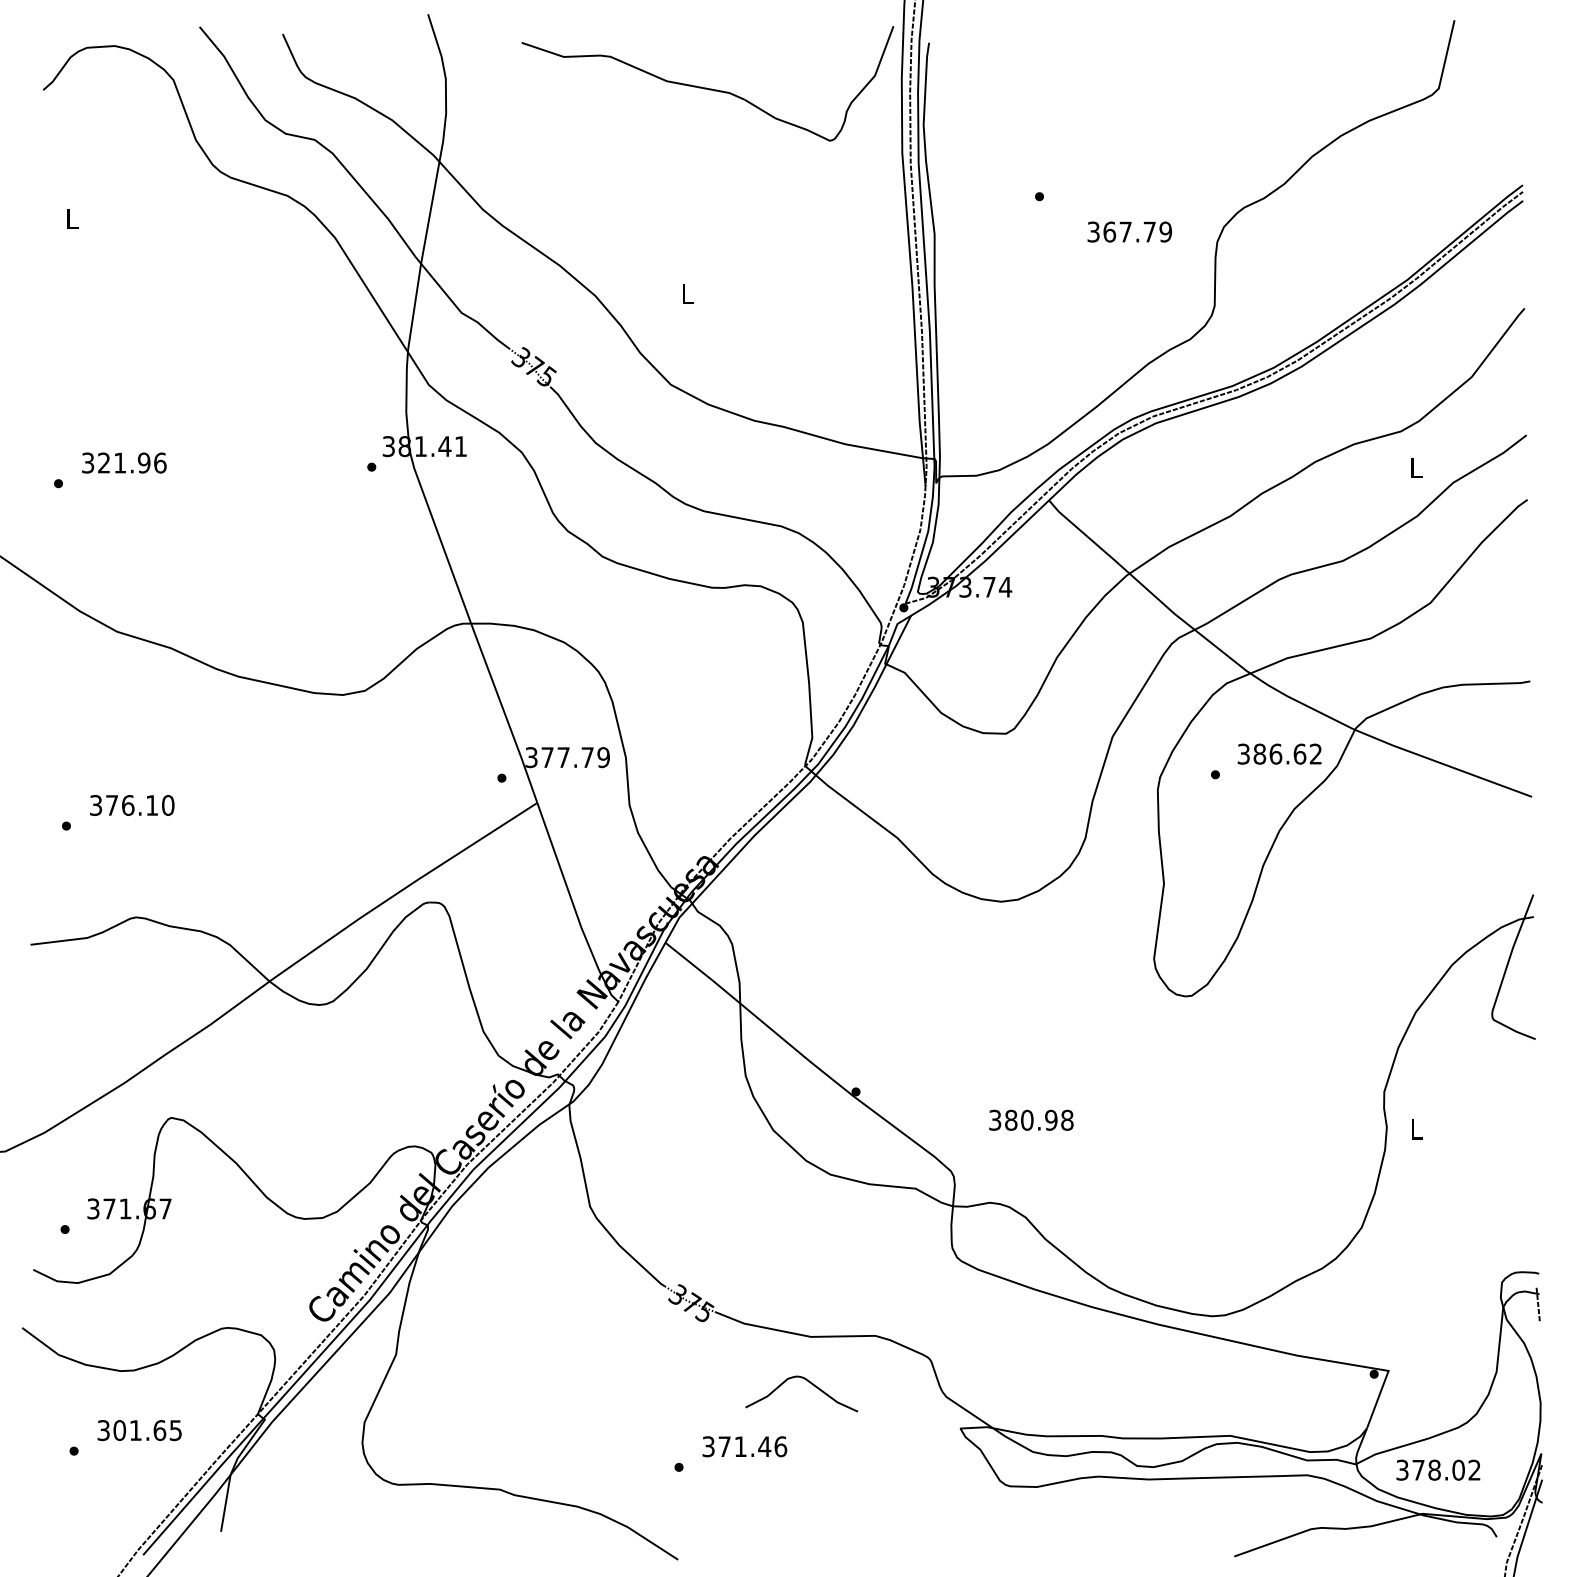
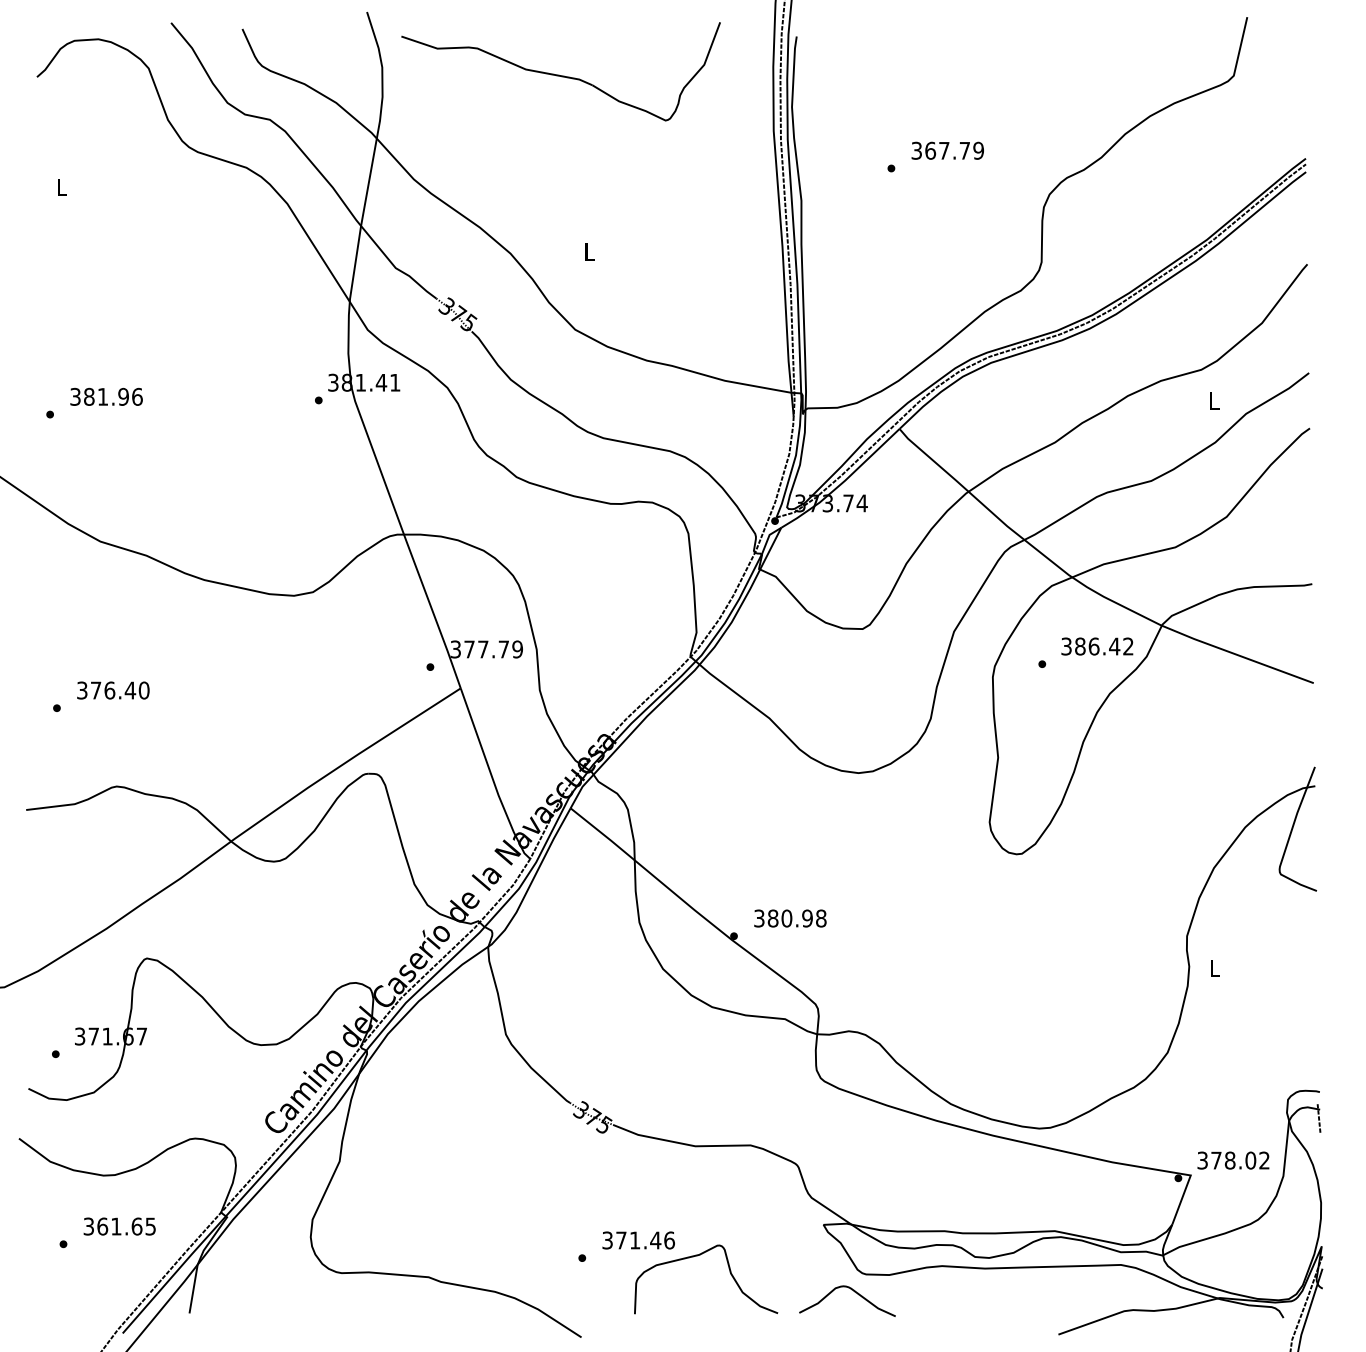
part: (707, 83) -> (560, 71), moved
text: (1129, 231) -> (947, 150), moved
text: (104, 462) -> (89, 396), 321.96 -> 381.96
text: (1299, 754) -> (1114, 646), 386.62 -> 386.42
text: (152, 805) -> (130, 690), 376.10 -> 376.40
text: (1031, 1120) -> (790, 918), moved
curve: (809, 1383) -> (854, 1292), moved
text: (119, 1430) -> (102, 1226), 301.65 -> 361.65
text: (1438, 1470) -> (1233, 1160), moved
curve: (850, 1484) -> (729, 1272), added

